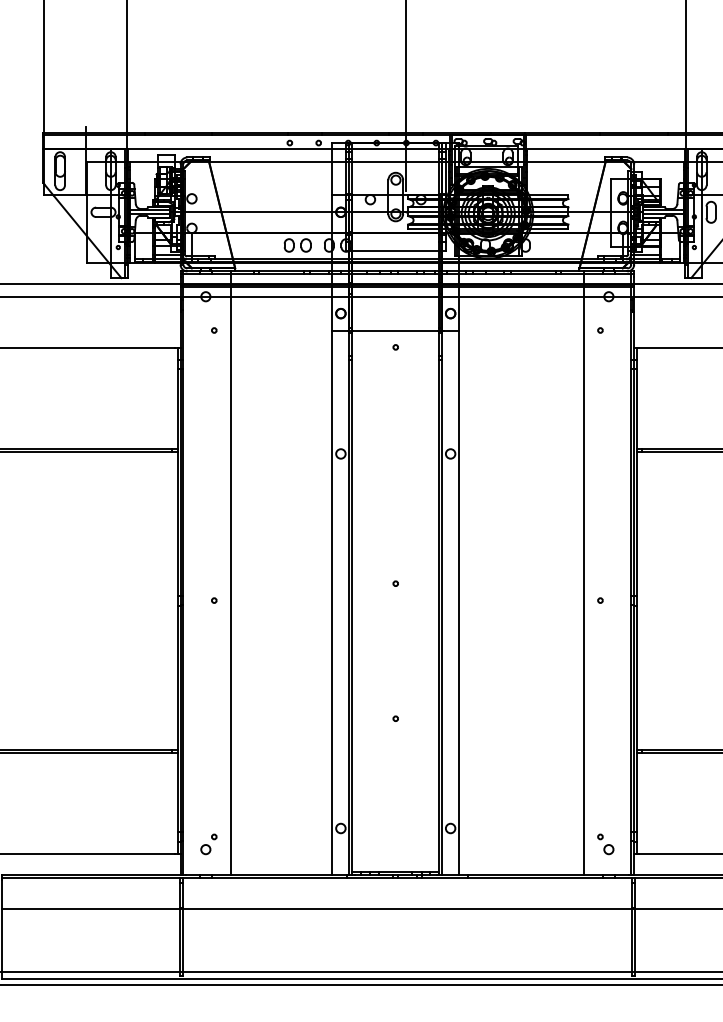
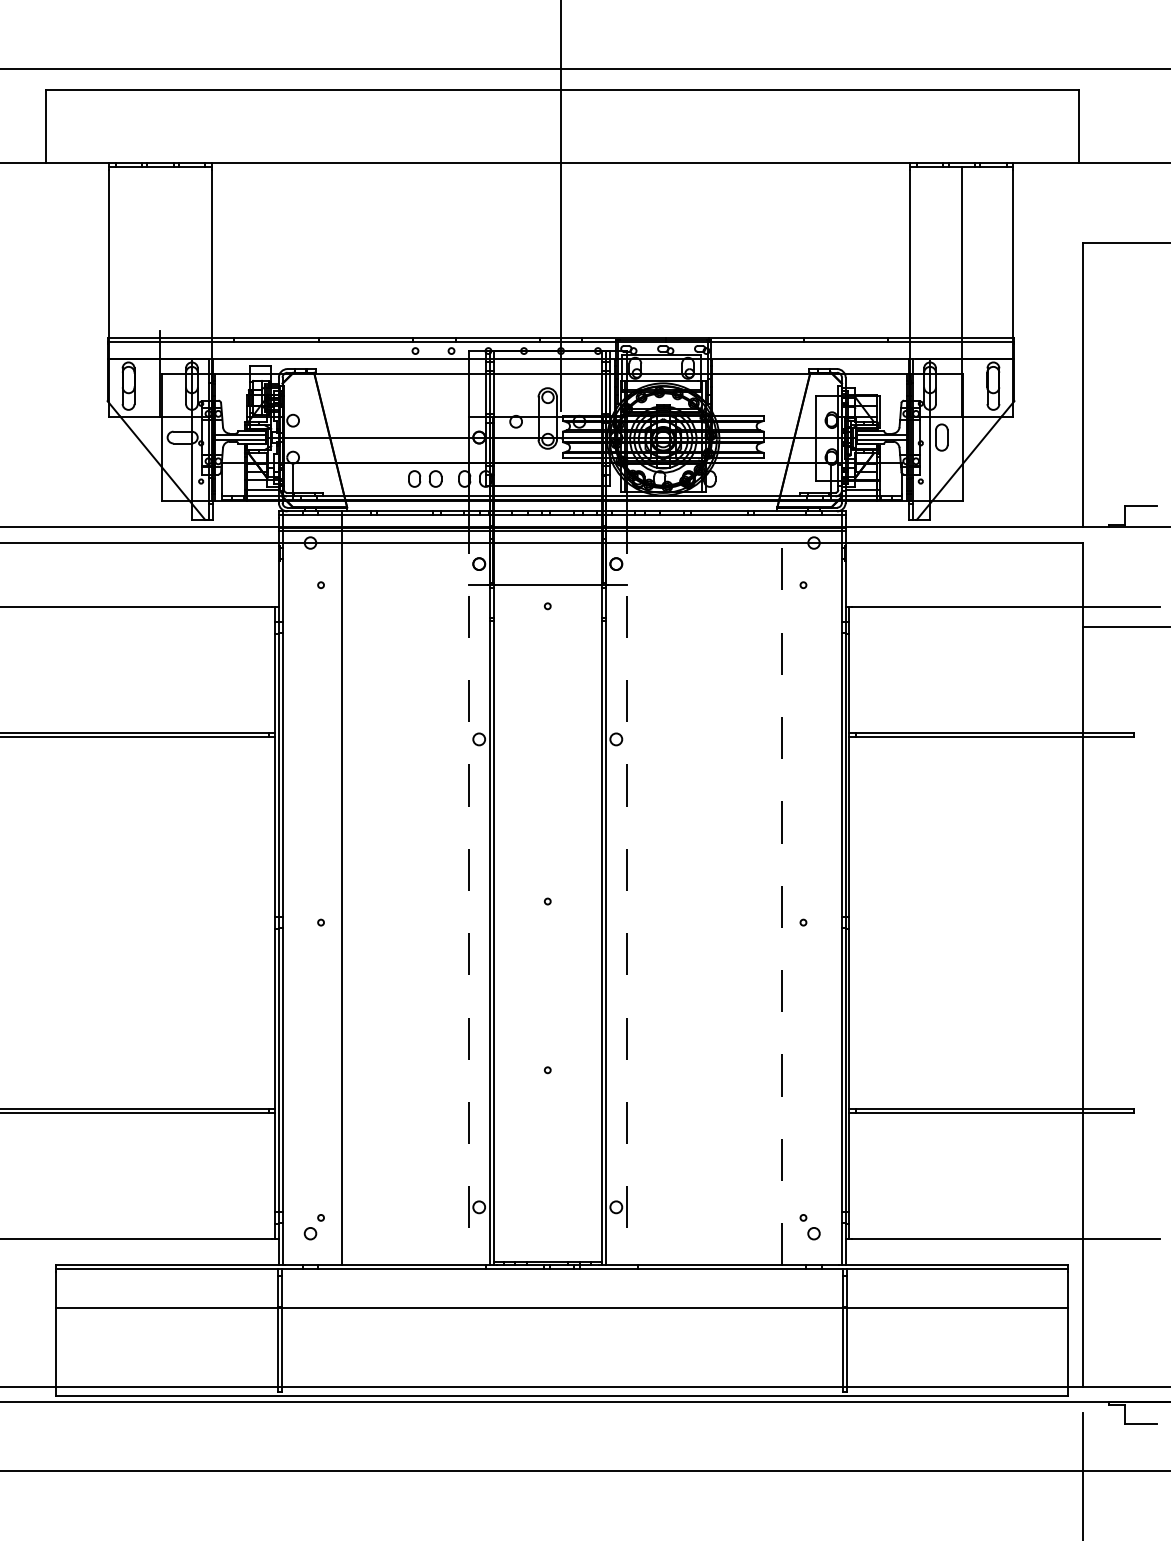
line: (332, 573) -> (468, 888), solid -> dashed
line: (458, 573) -> (626, 888), solid -> dashed
line: (583, 573) -> (782, 888), solid -> dashed

